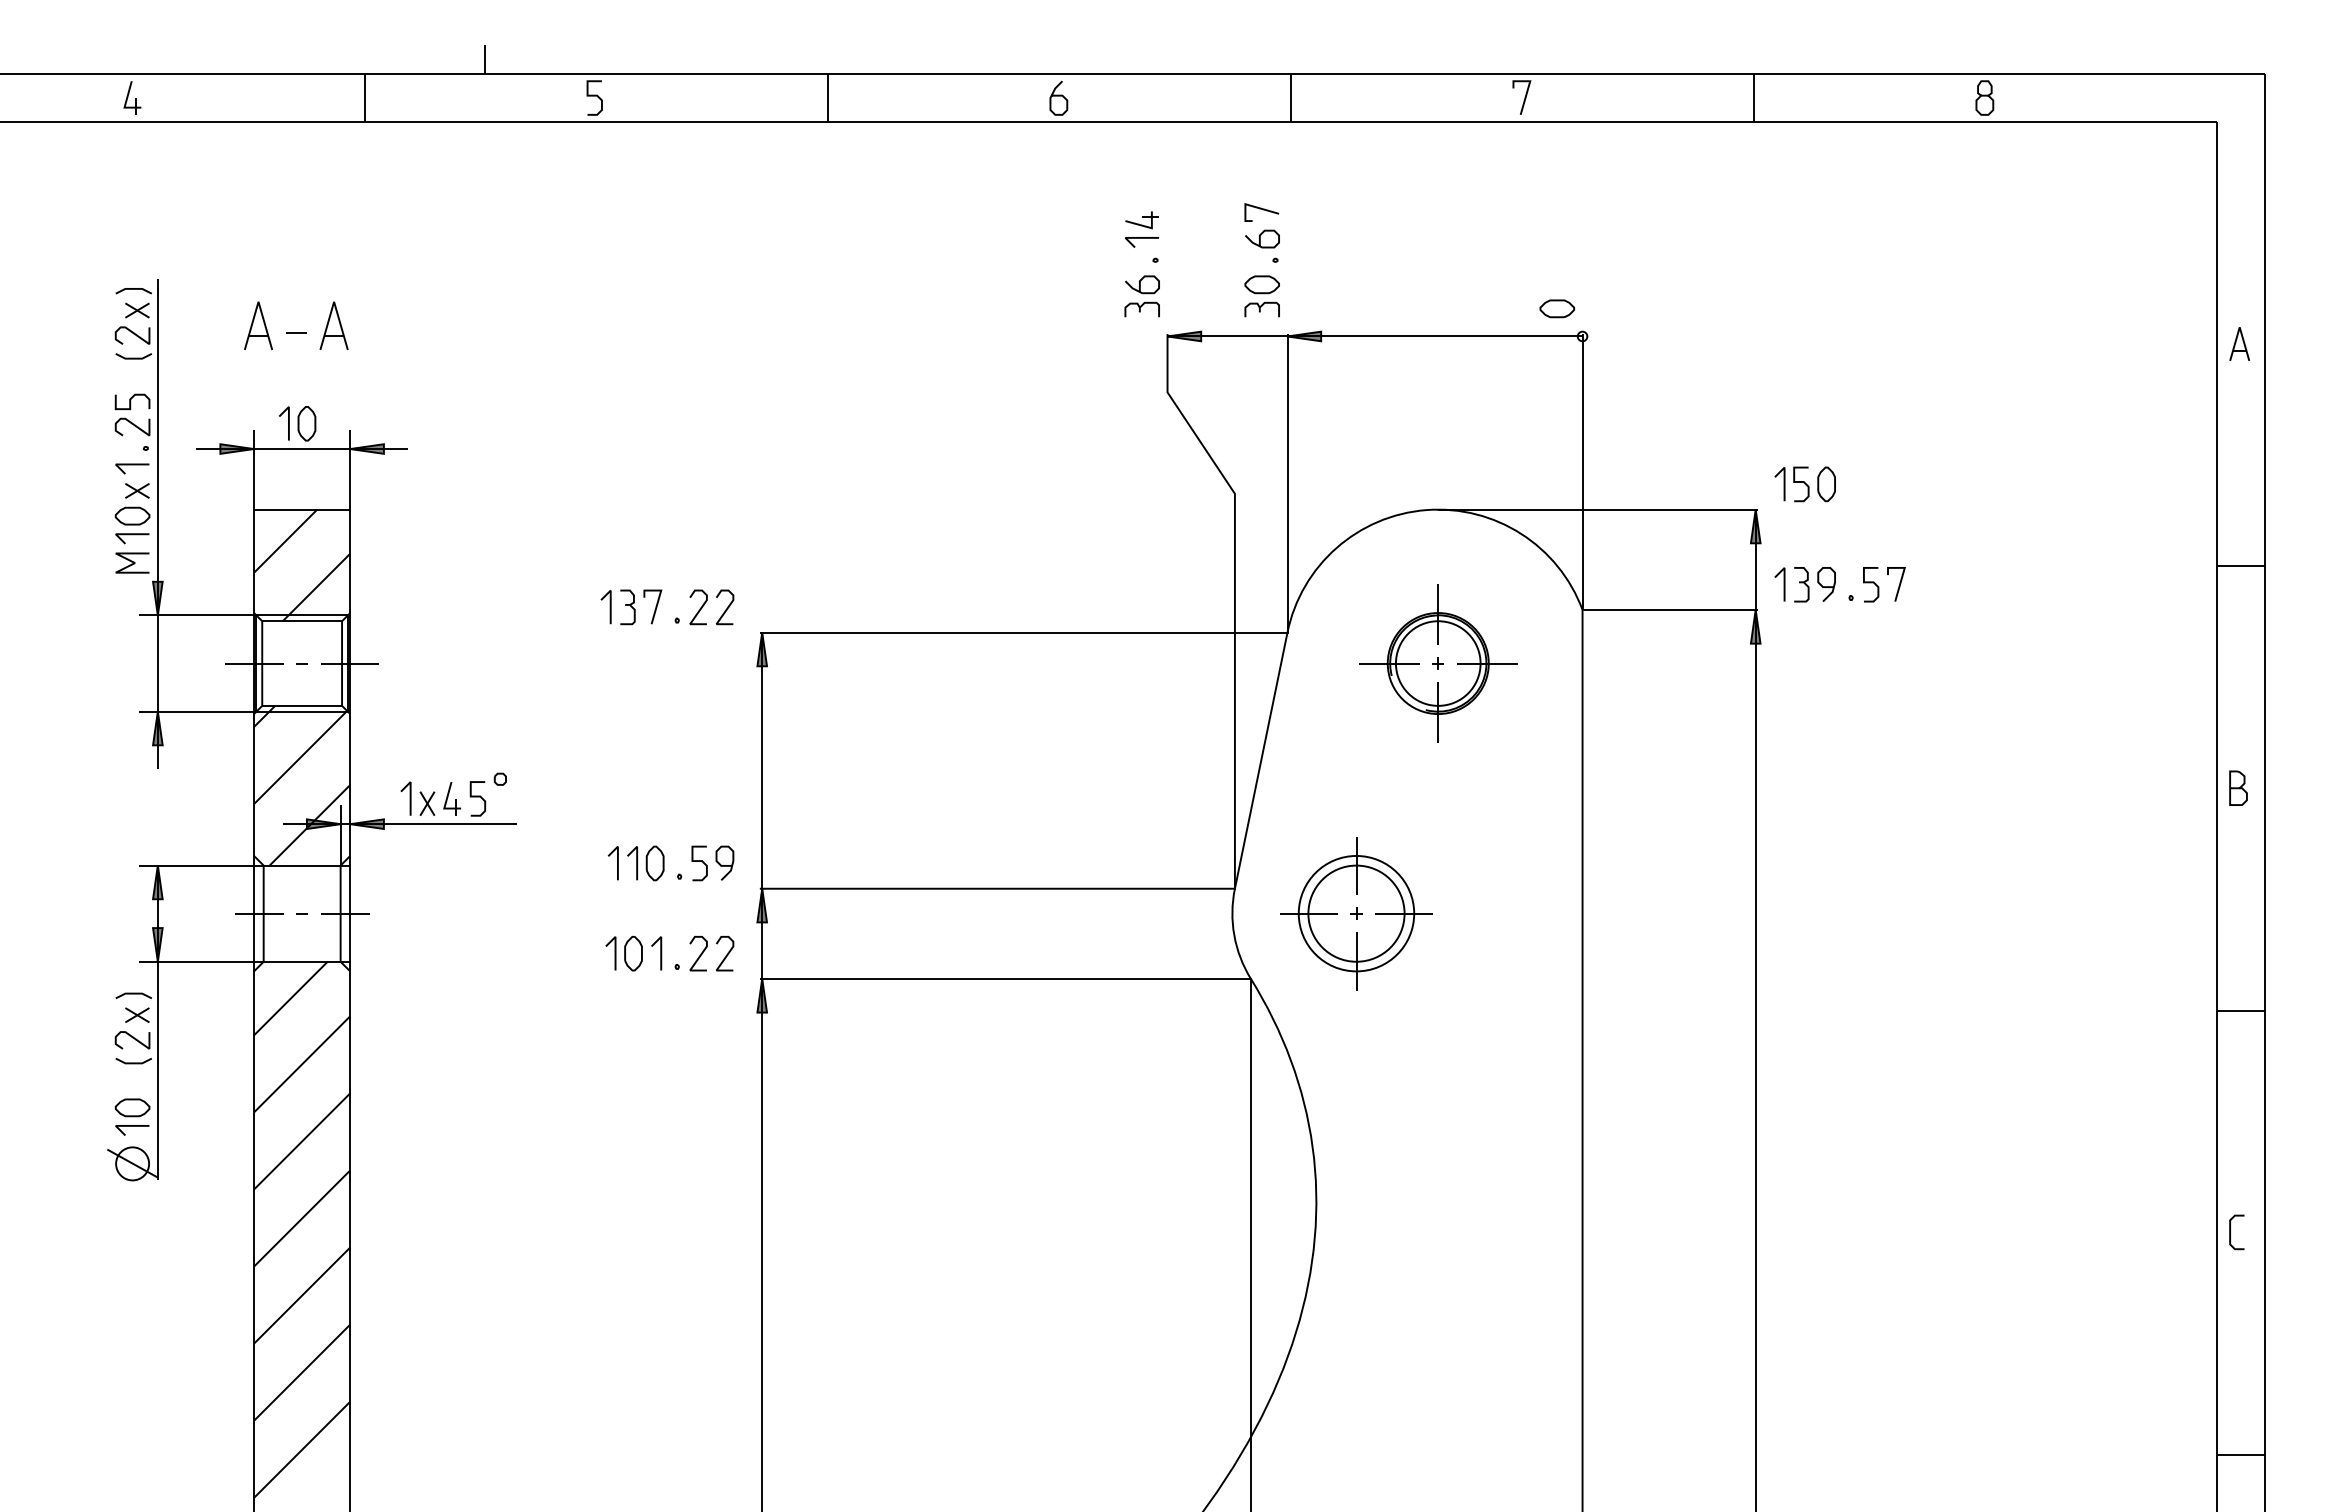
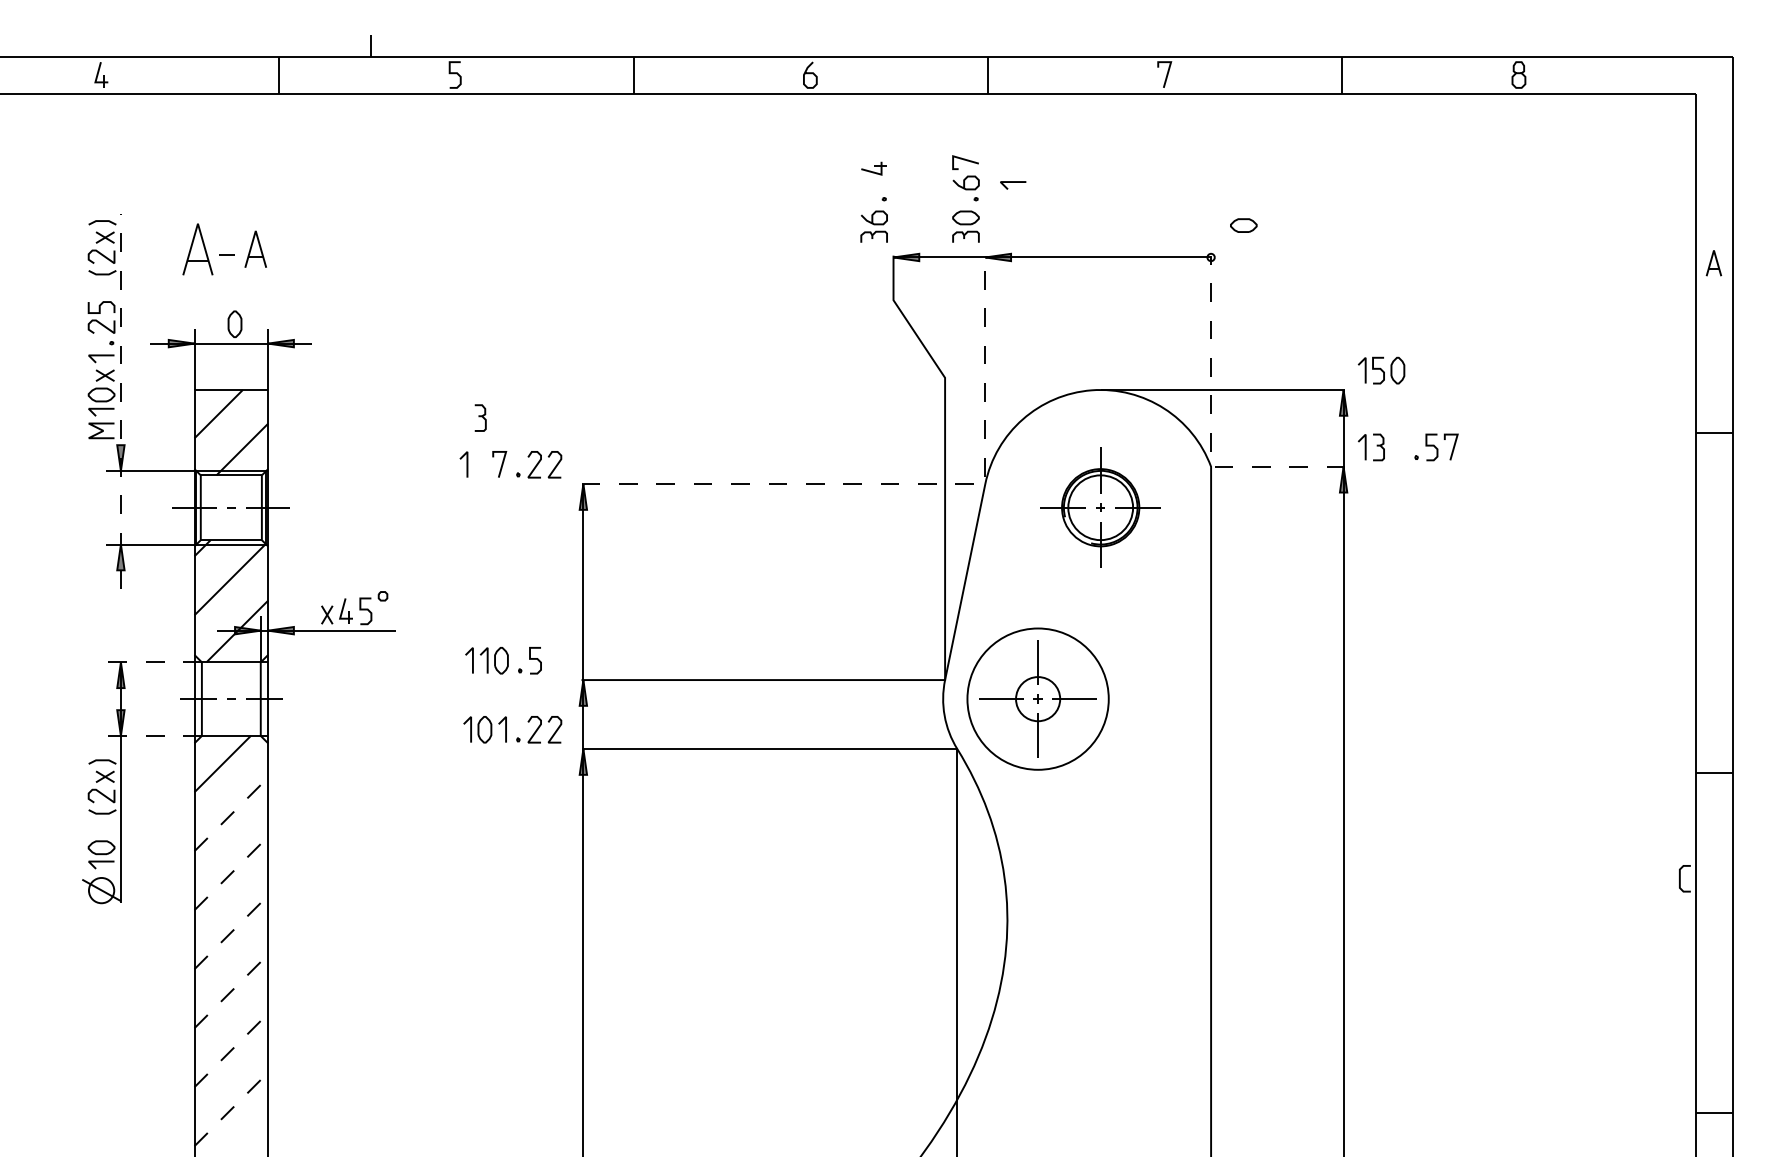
line: (1141, 238) -> (1012, 182), moved
part: (1556, 308) -> (1243, 225), moved
part: (258, 325) -> (197, 249), size x1.4
line: (288, 423) -> (220, 324), removed
line: (157, 523) -> (120, 400), solid -> dashed
line: (1582, 560) -> (1211, 428), solid -> dashed
curve: (1826, 586) -> (1397, 448), removed
part: (627, 607) -> (480, 418), moved
line: (1173, 632) -> (898, 483), solid -> dashed
curve: (2238, 787) -> (1713, 602), removed
line: (409, 798) -> (313, 611), removed
line: (201, 865) -> (154, 662), solid -> dashed
curve: (724, 865) -> (554, 662), removed
circle: (1356, 913) -> (1038, 699), size x0.6
circle: (1356, 913) -> (1038, 699), size x1.6
line: (201, 961) -> (154, 735), solid -> dashed
line: (302, 1064) -> (231, 814), solid -> dashed
line: (302, 1141) -> (231, 873), solid -> dashed
line: (302, 1218) -> (231, 932), solid -> dashed
curve: (2230, 1232) -> (1680, 878), moved
line: (302, 1295) -> (231, 991), solid -> dashed
line: (302, 1372) -> (231, 1050), solid -> dashed
line: (302, 1449) -> (231, 1109), solid -> dashed

